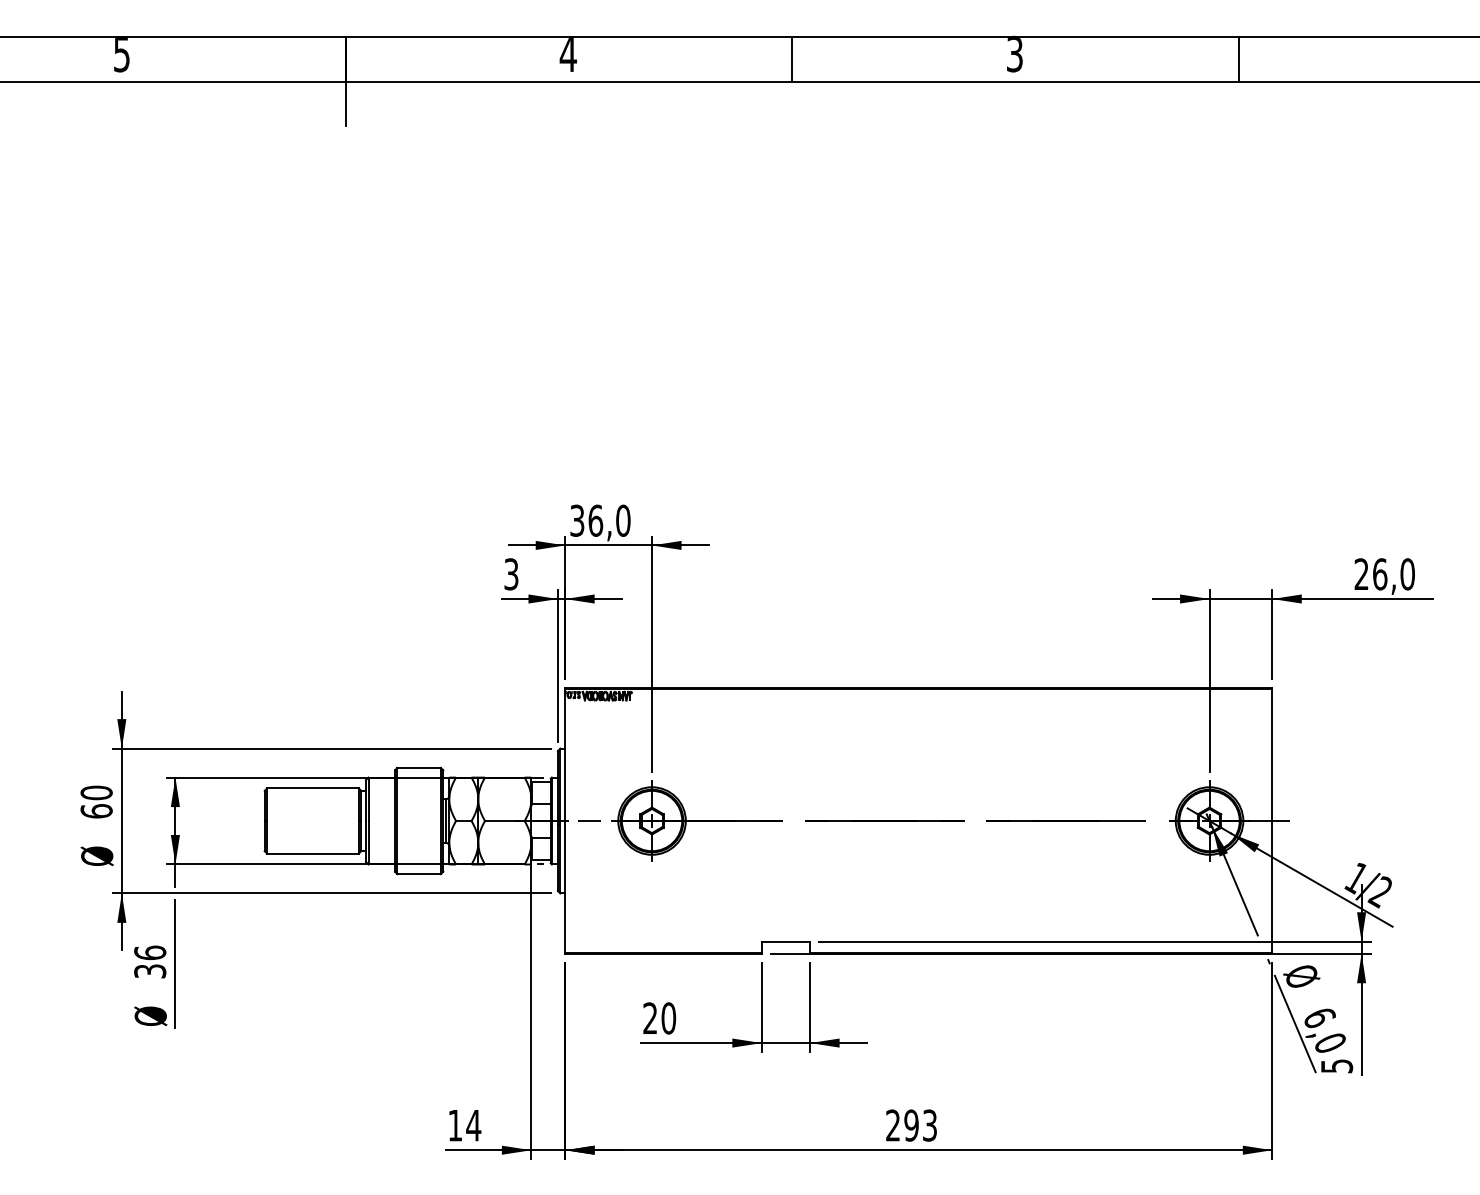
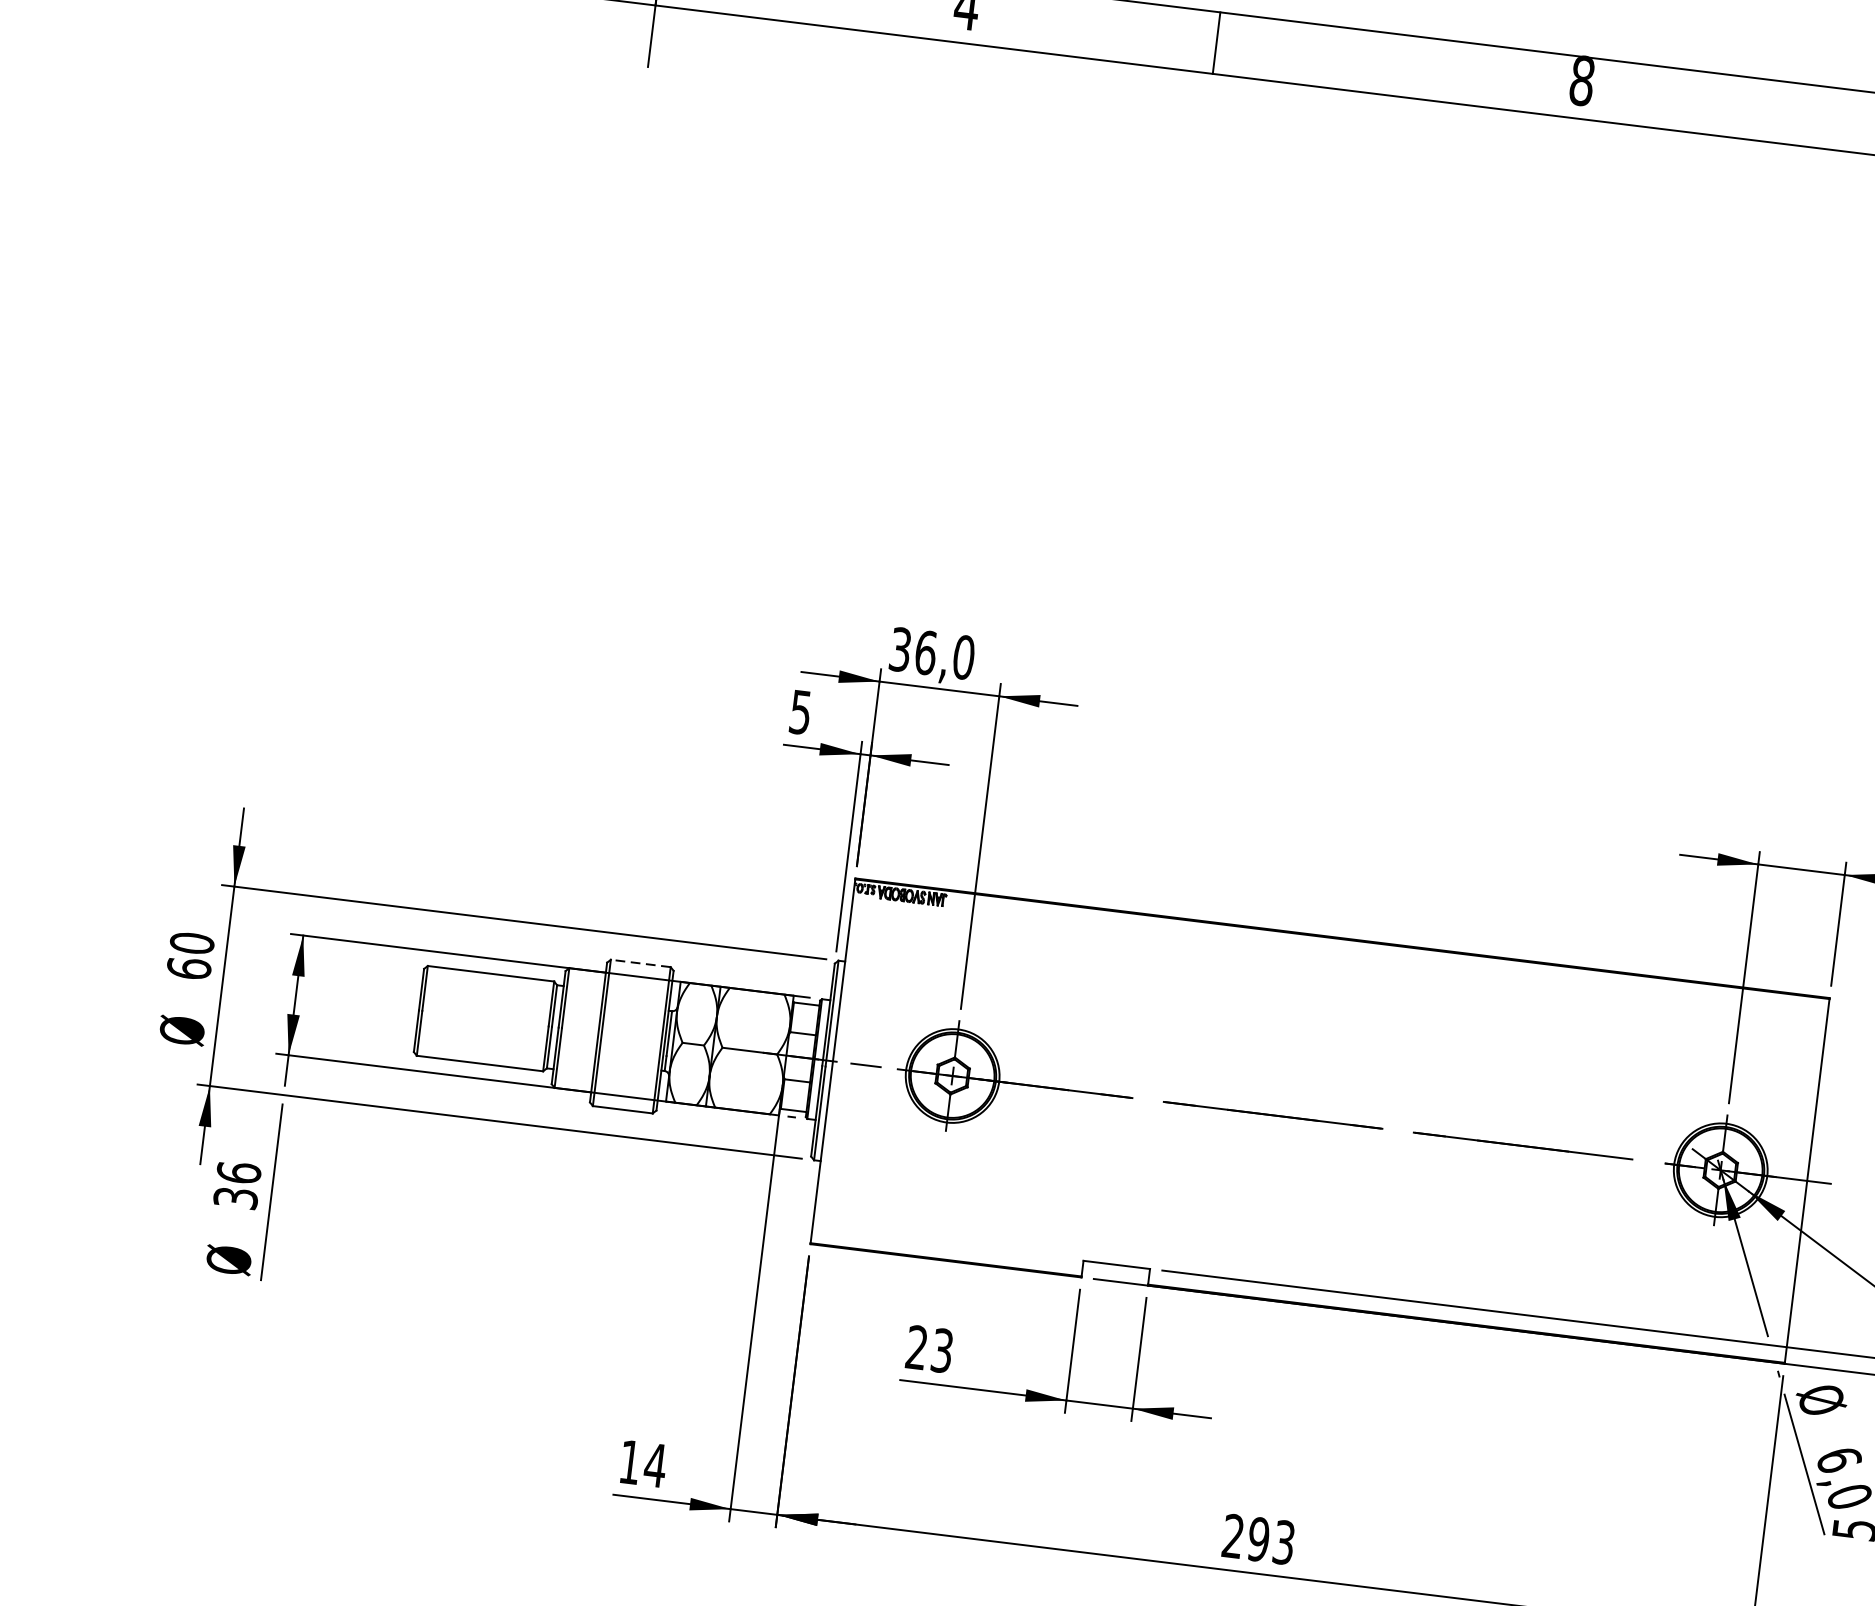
text: (1014, 55) -> (1581, 82), 3 -> 8
line: (792, 59) -> (1217, 43), moved
text: (511, 573) -> (800, 711), 3 -> 5
line: (419, 767) -> (641, 962), solid -> dashed
text: (668, 1018) -> (941, 1350), 20 -> 23

